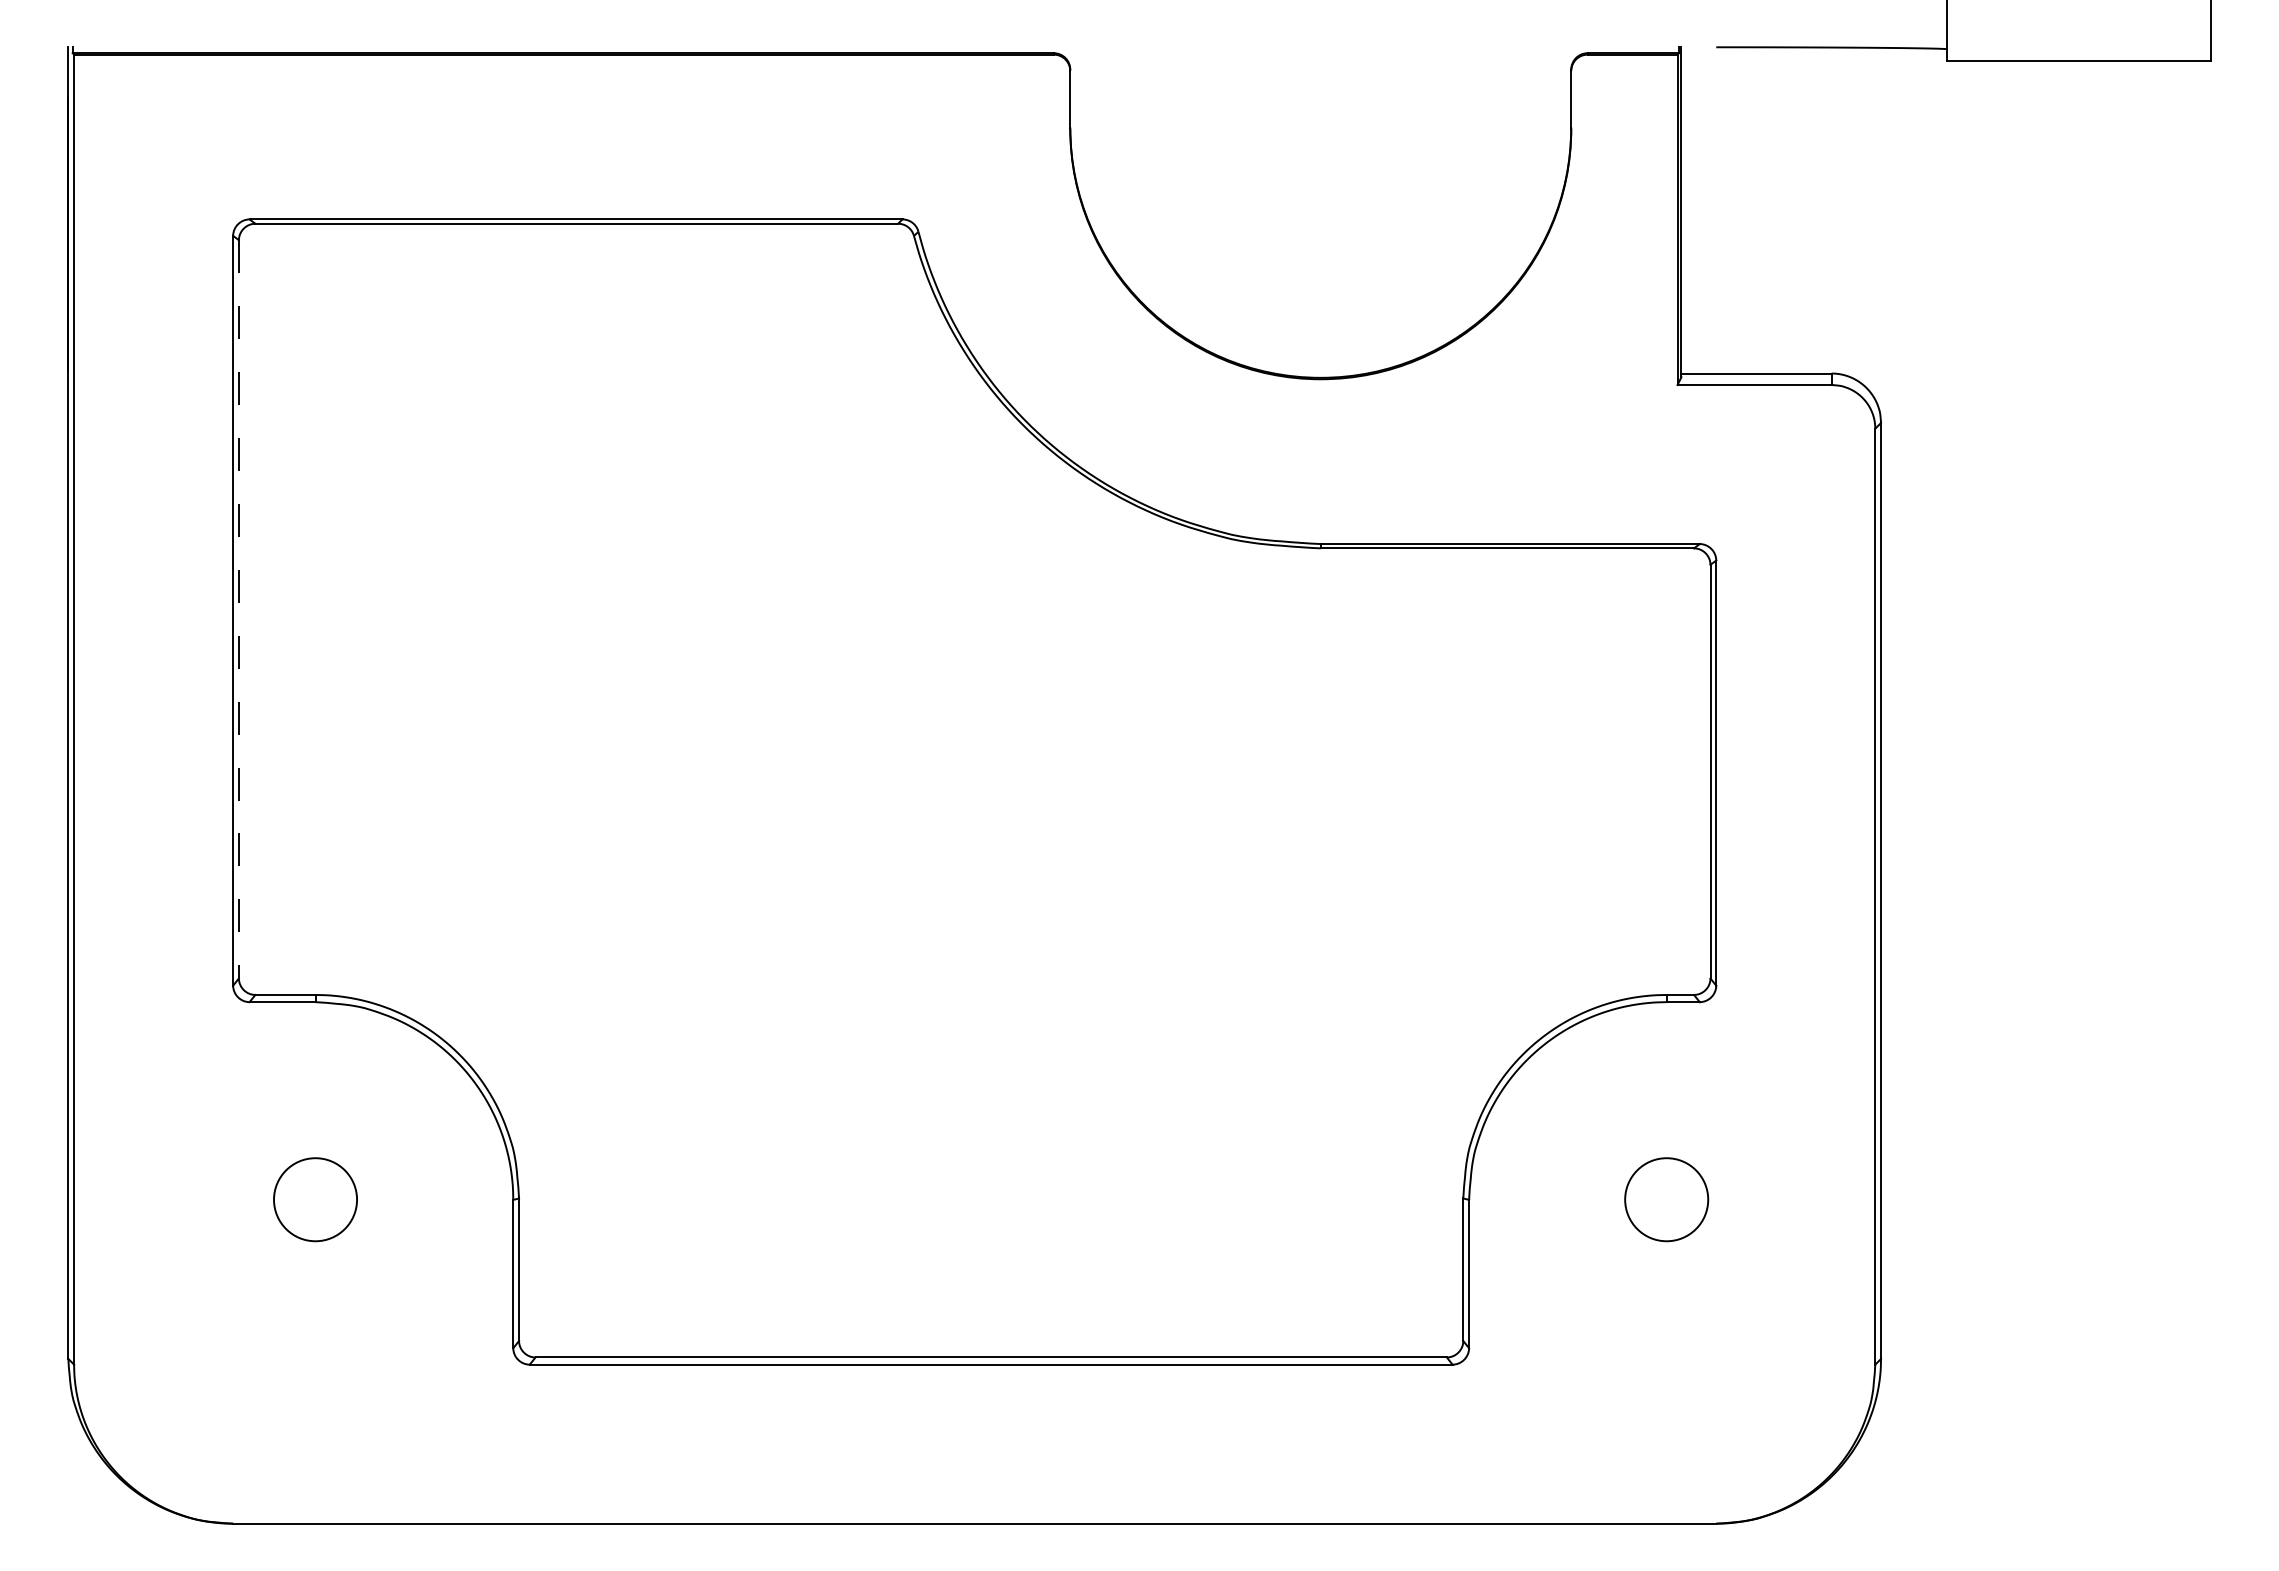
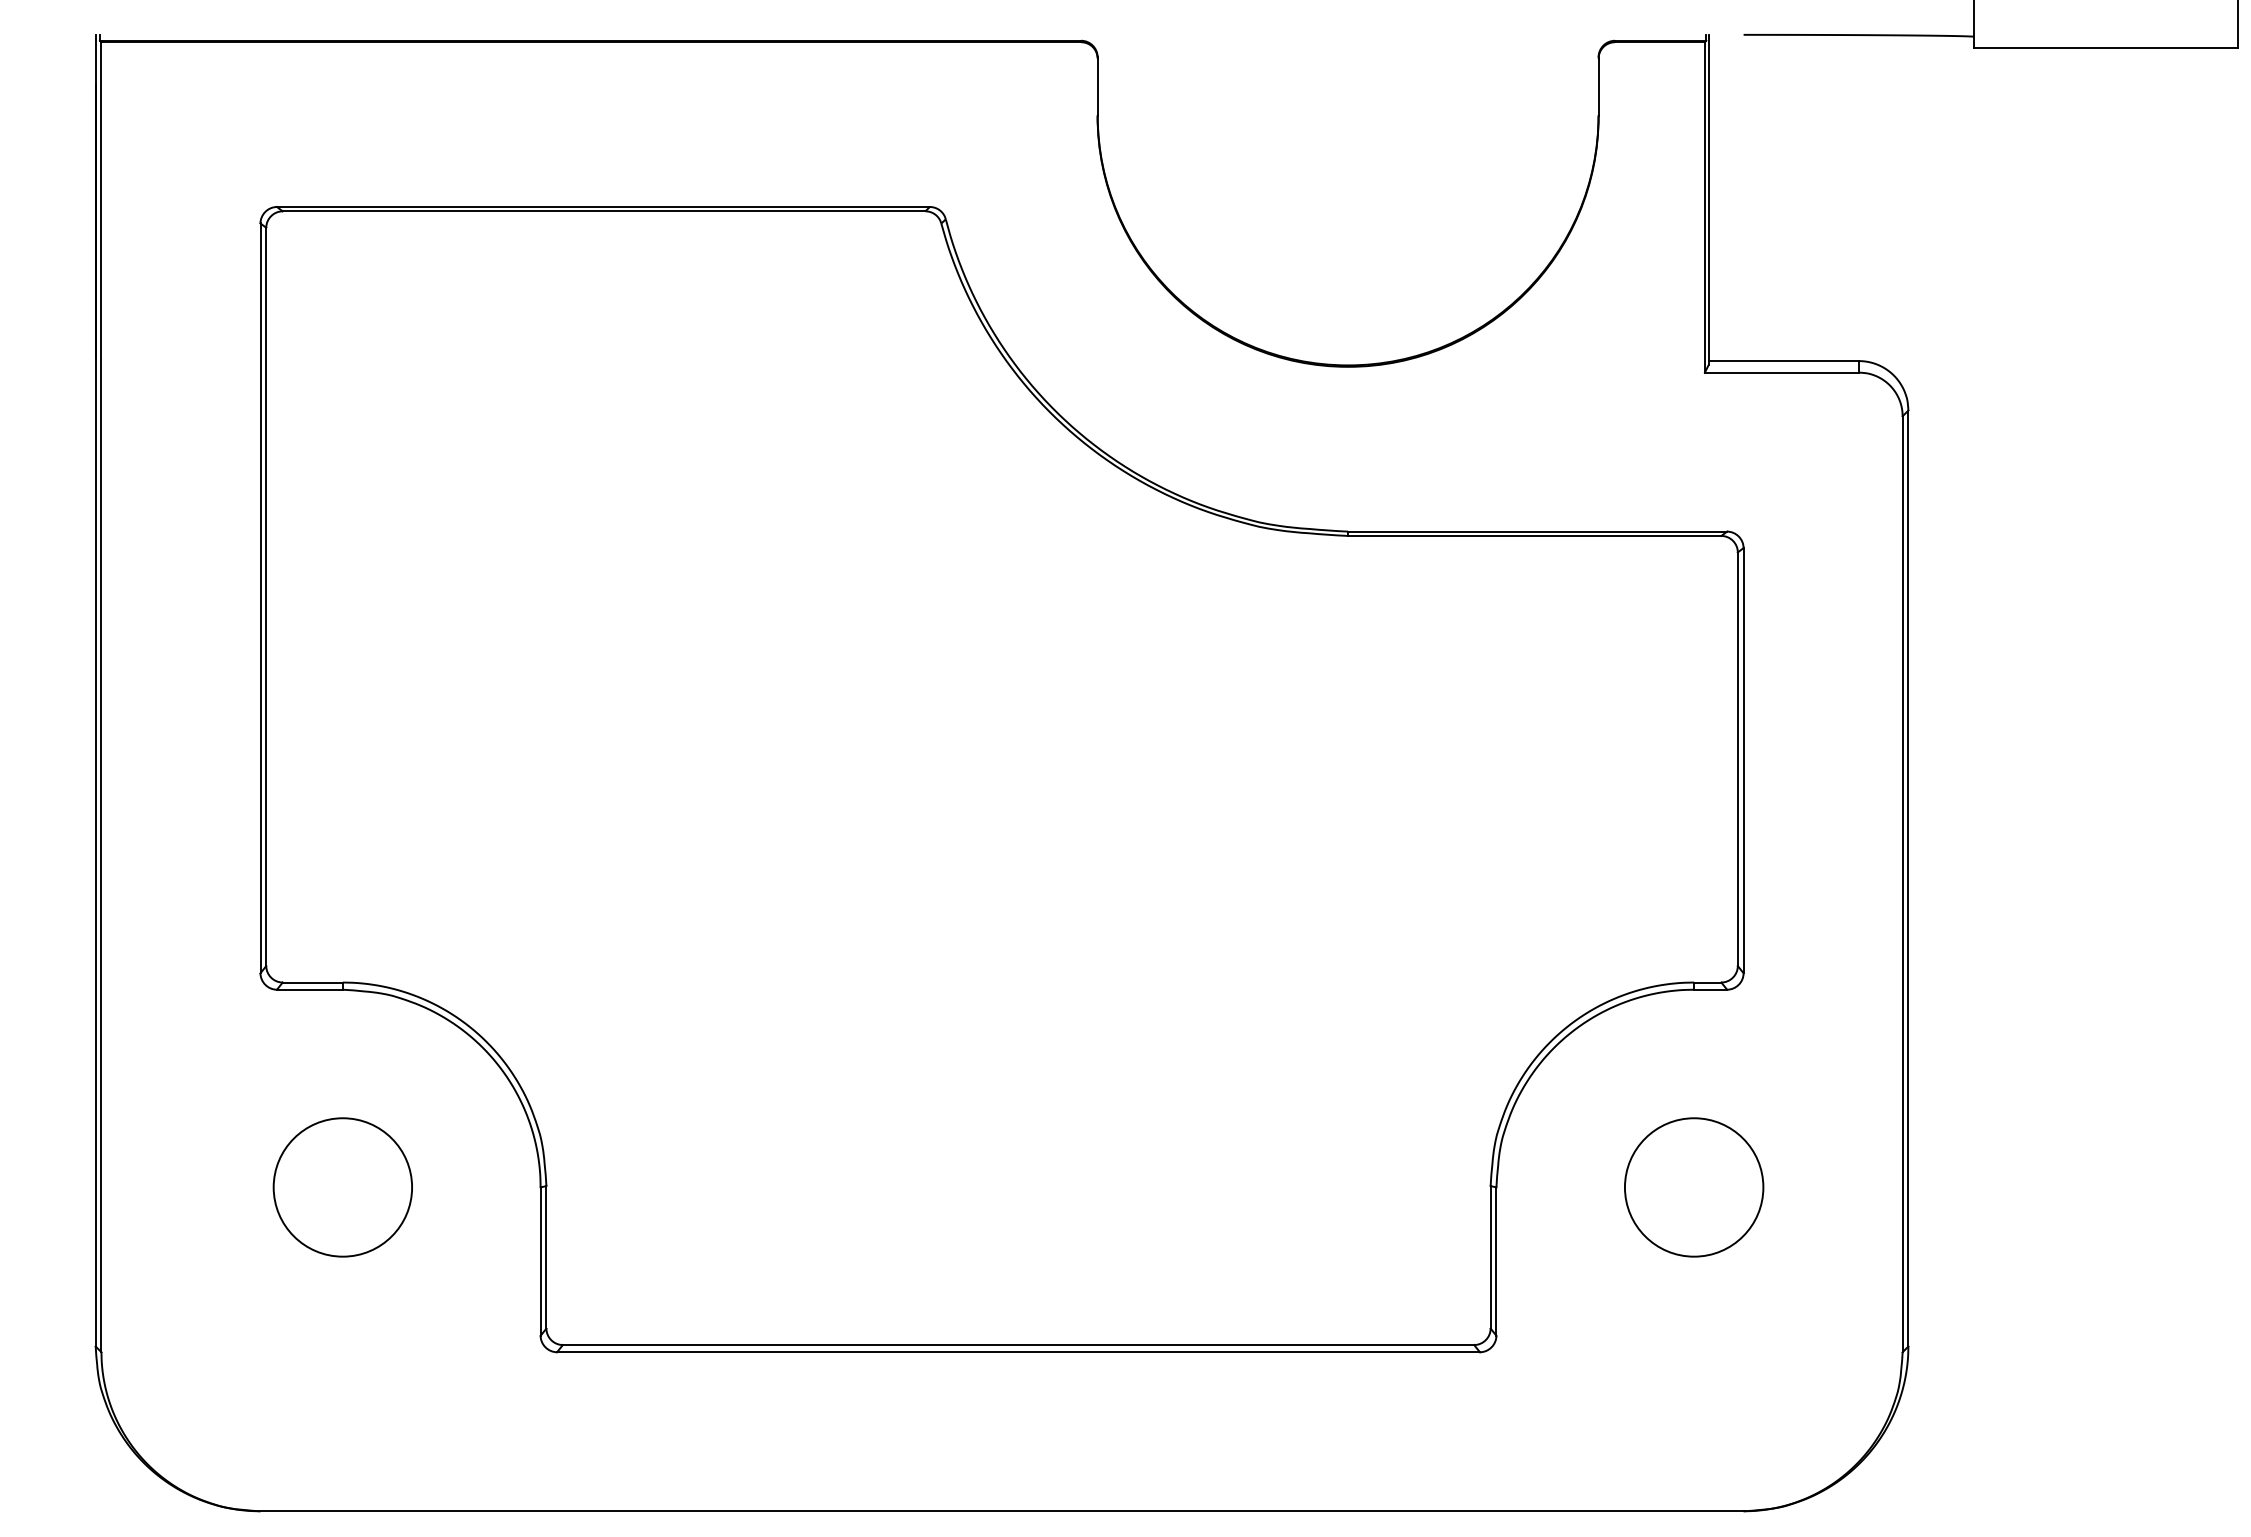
line: (238, 609) -> (265, 597), dashed -> solid
part: (315, 1199) -> (342, 1187), size x1.67
part: (1666, 1199) -> (1693, 1187), size x1.67

